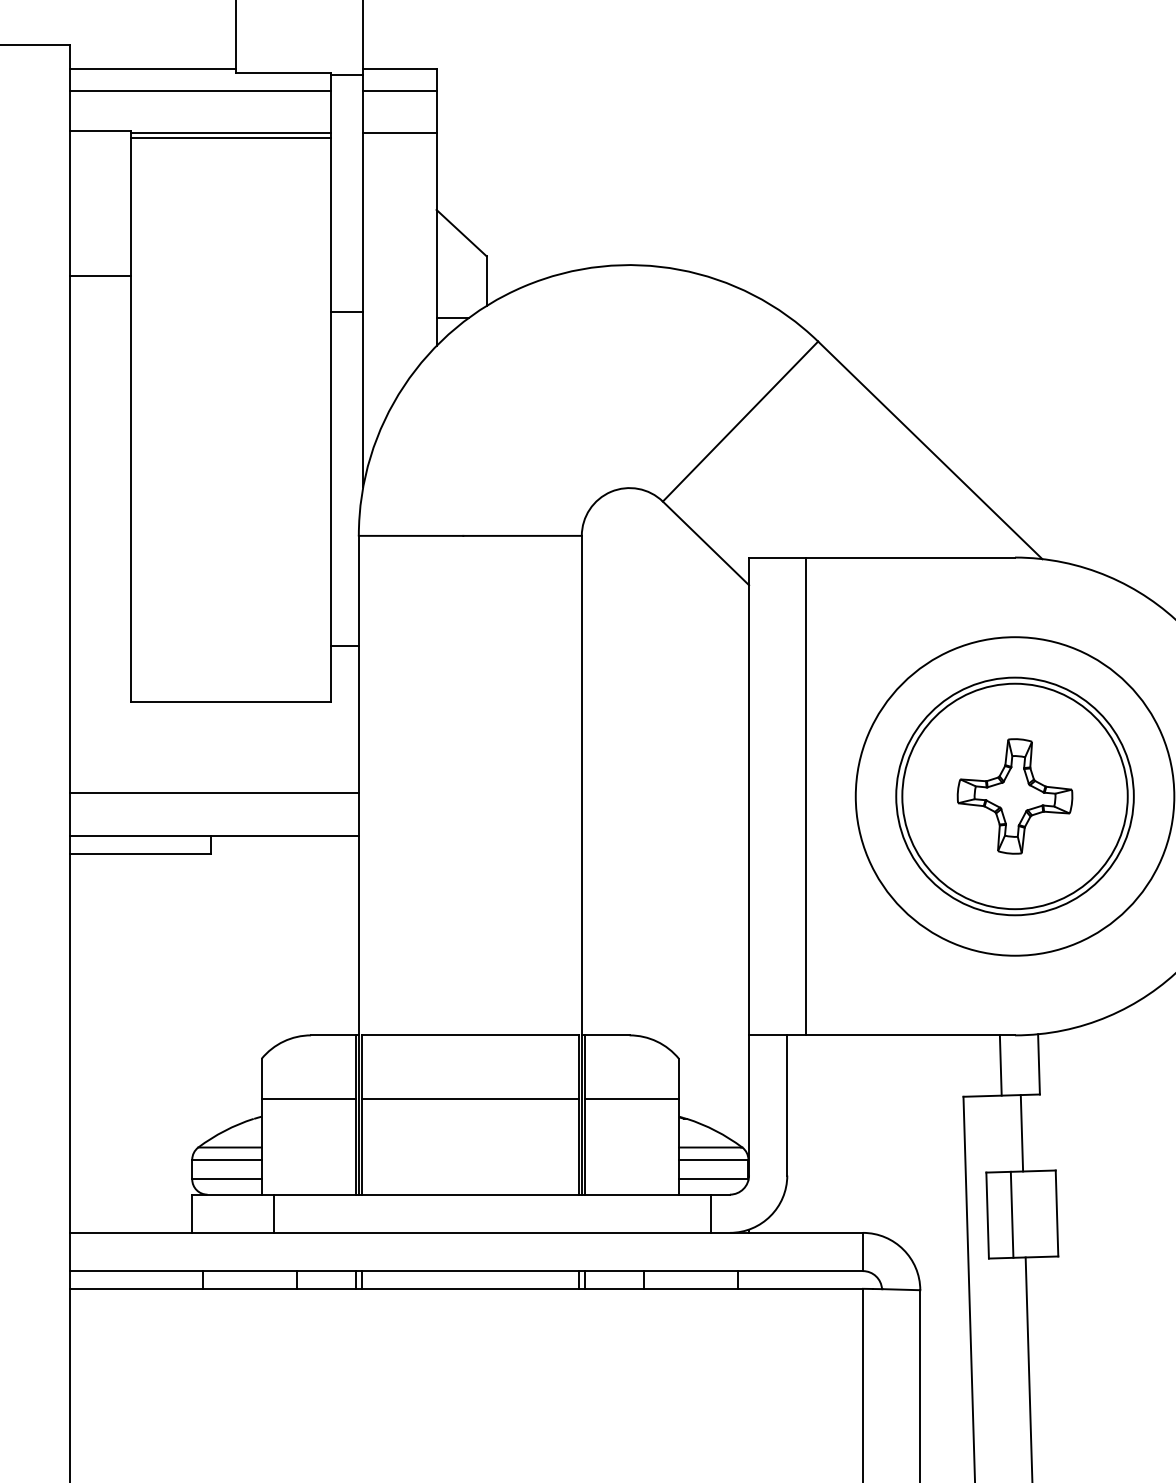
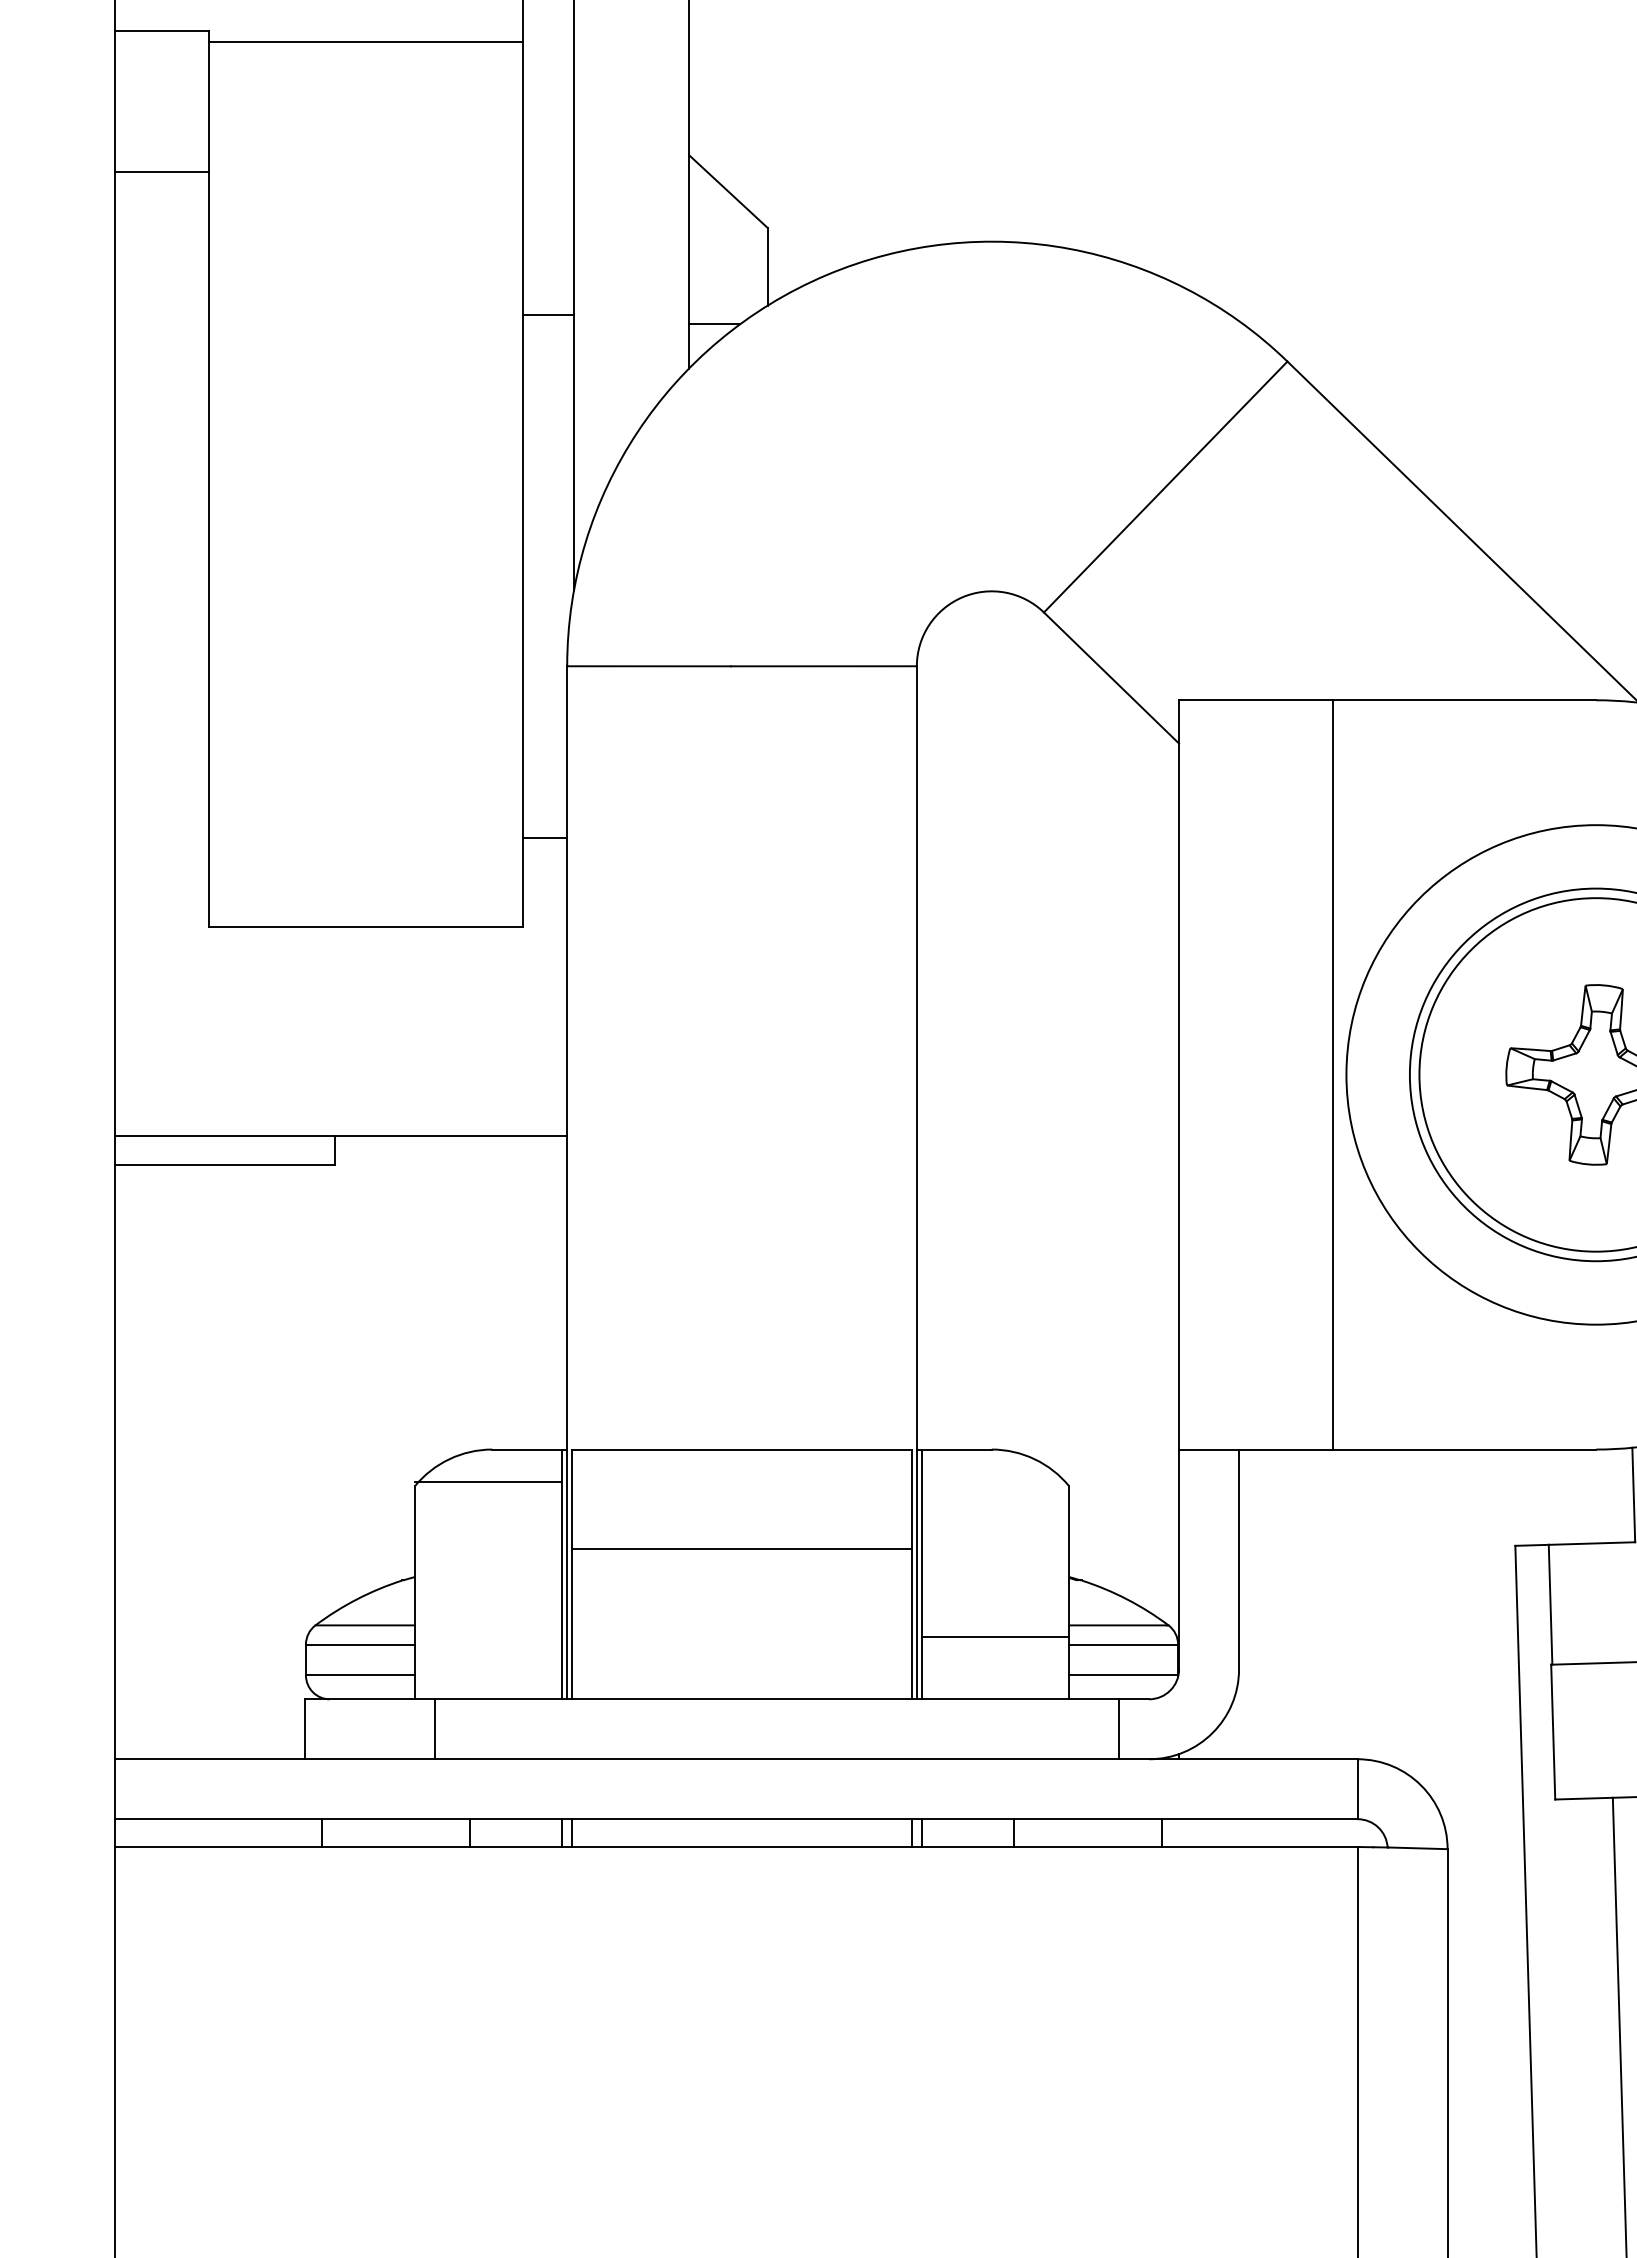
line: (230, 133) -> (365, 35), removed
line: (399, 133) -> (630, 35), removed
line: (100, 276) -> (162, 171), moved
line: (214, 793) -> (340, 1070), removed
line: (806, 796) -> (1333, 1074), moved
line: (1000, 1065) -> (1573, 1496), removed
line: (308, 1099) -> (488, 1482), moved
line: (631, 1099) -> (994, 1637), moved
line: (1021, 1133) -> (1549, 1604), moved
line: (1011, 1214) -> (1590, 1730), removed

